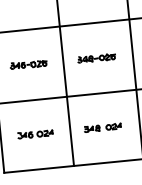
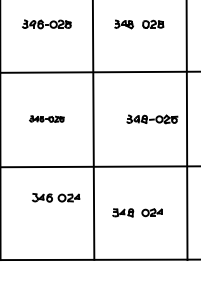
part: (96, 58) -> (152, 119), moved
part: (28, 64) -> (46, 118), size x0.7
part: (35, 134) -> (56, 197), moved

